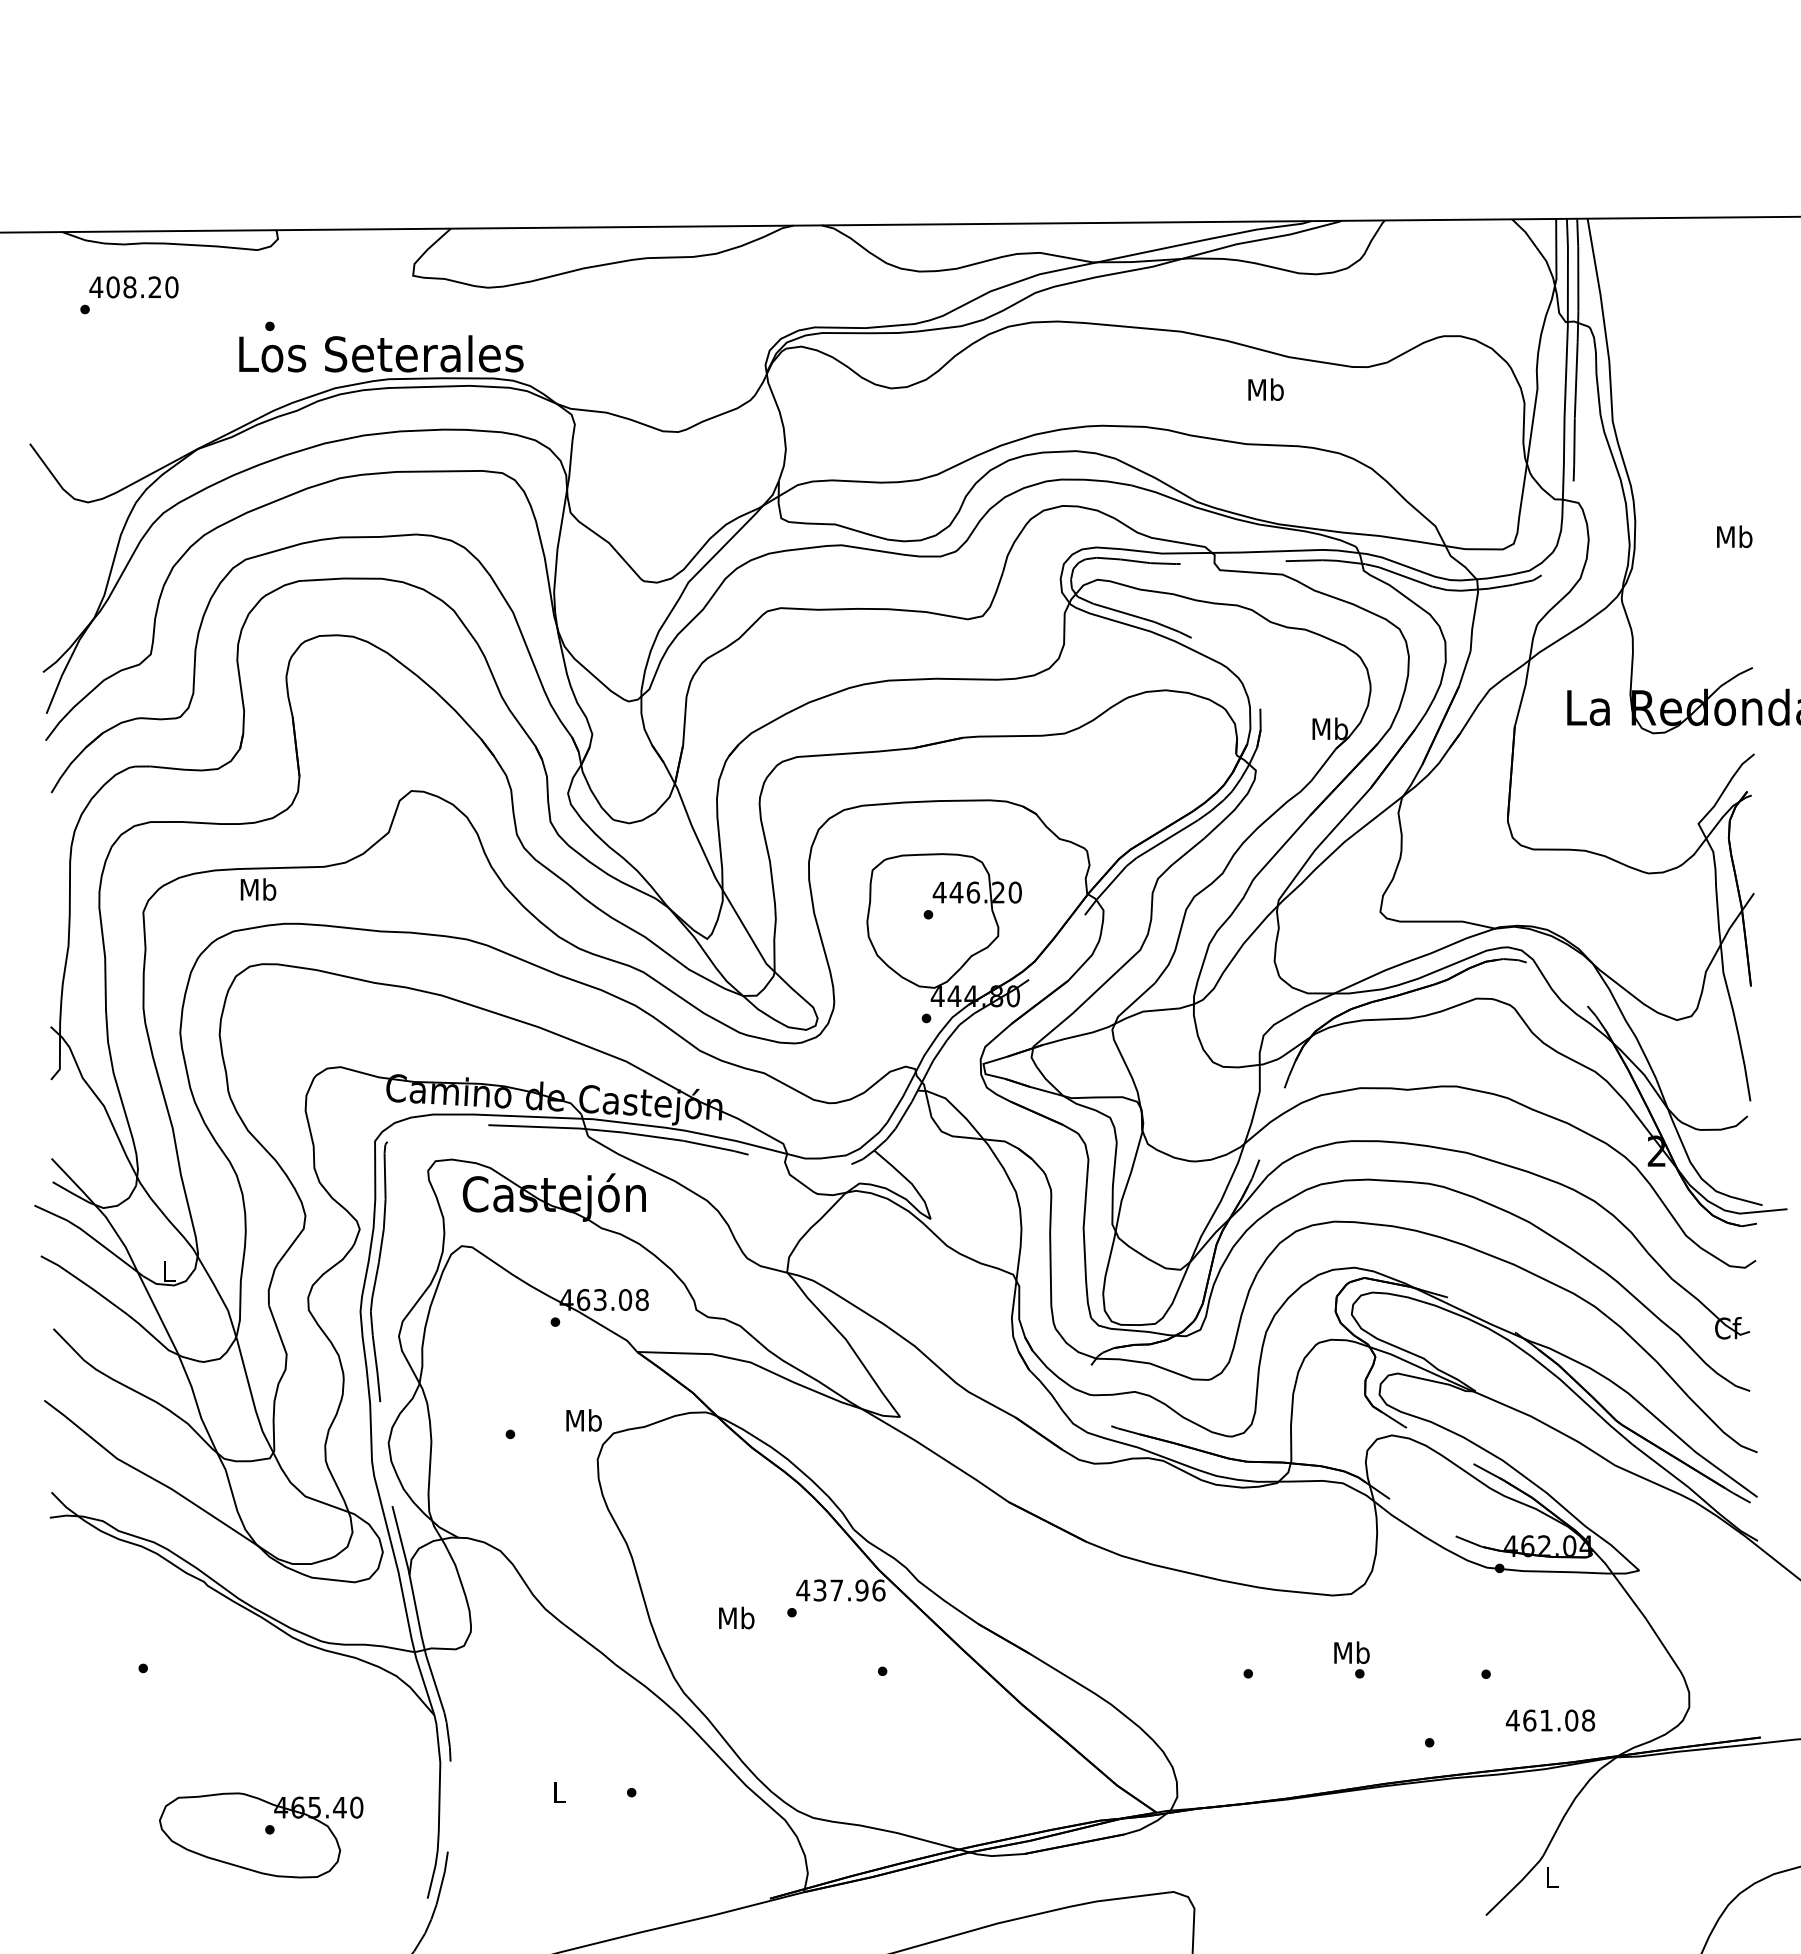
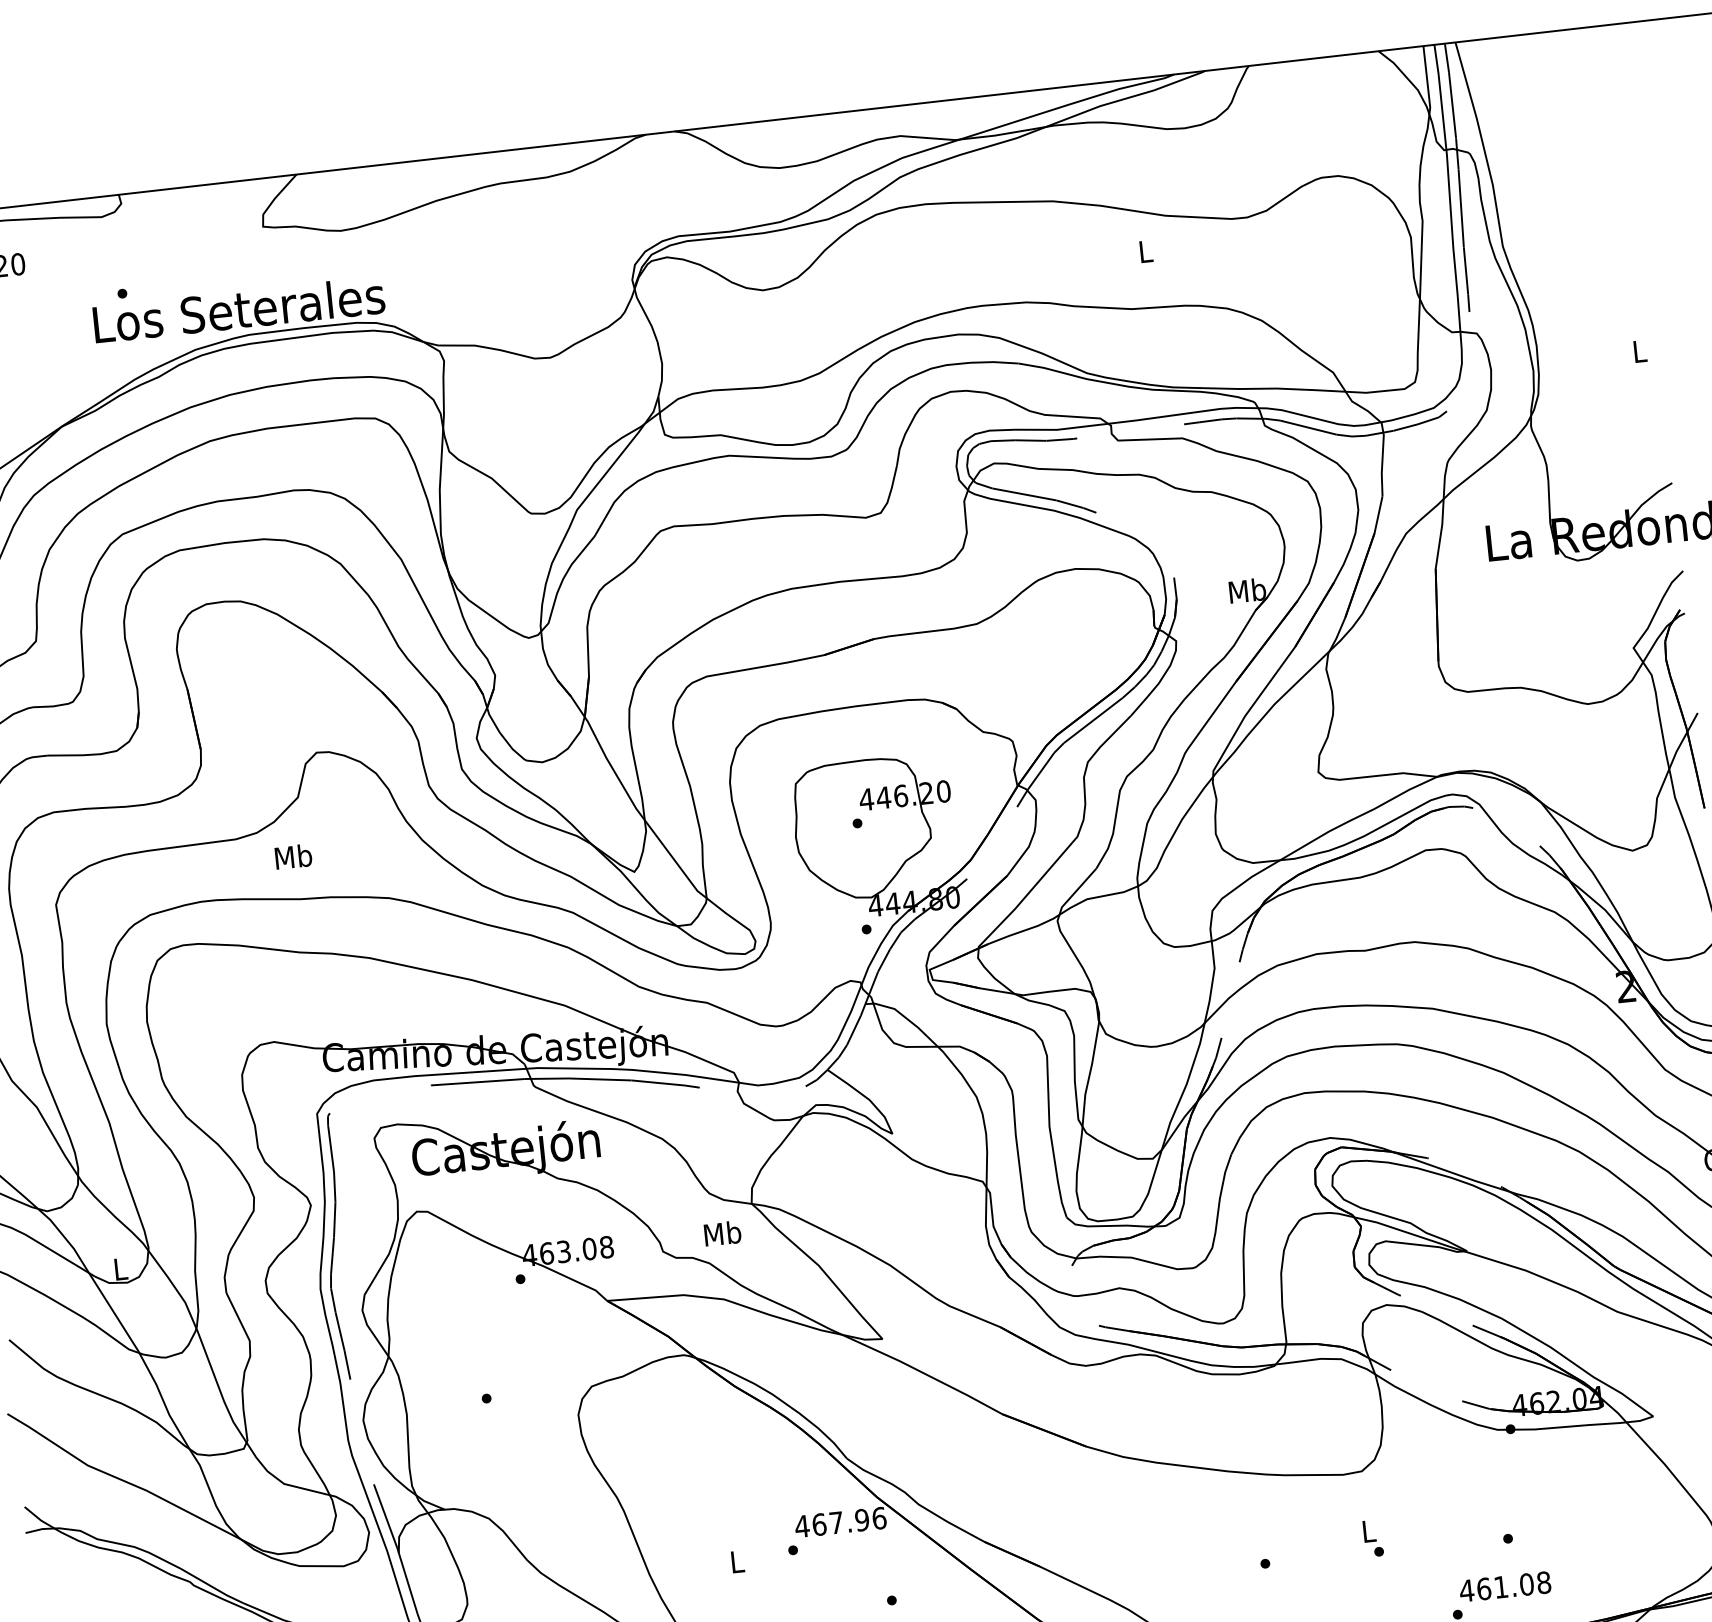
text: (1265, 389) -> (1145, 251), Mb -> L
text: (1734, 536) -> (1639, 351), Mb -> L
text: (258, 889) -> (293, 856), moved
text: (583, 1420) -> (722, 1233), moved
text: (819, 1590) -> (818, 1524), 437.96 -> 467.96
text: (736, 1617) -> (737, 1561), Mb -> L
text: (1351, 1652) -> (1368, 1530), Mb -> L
text: (1550, 1720) -> (1505, 1586), moved

